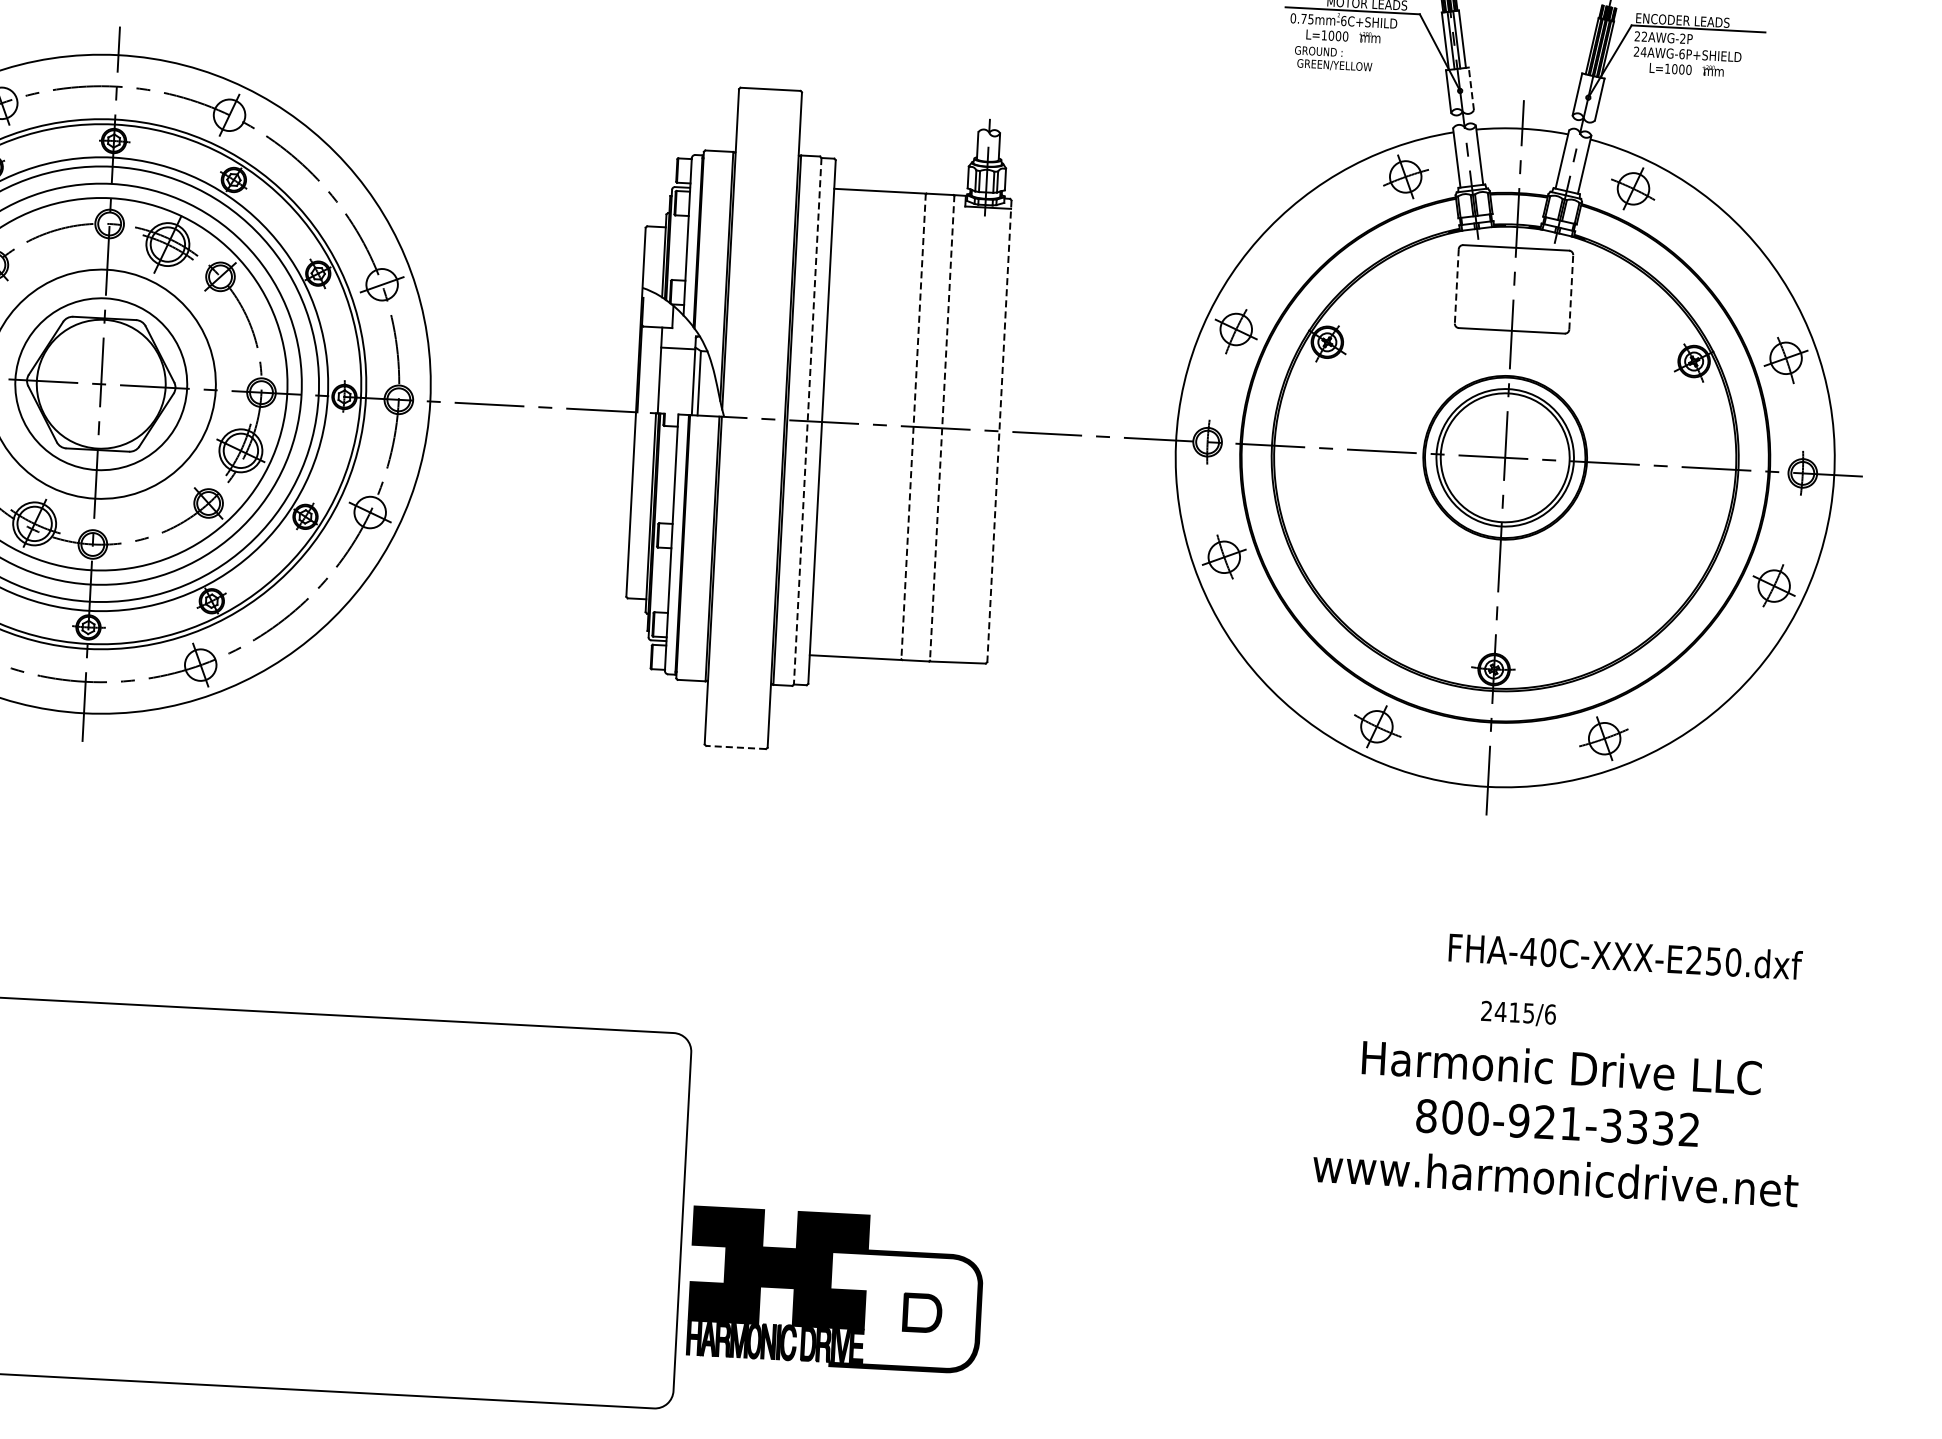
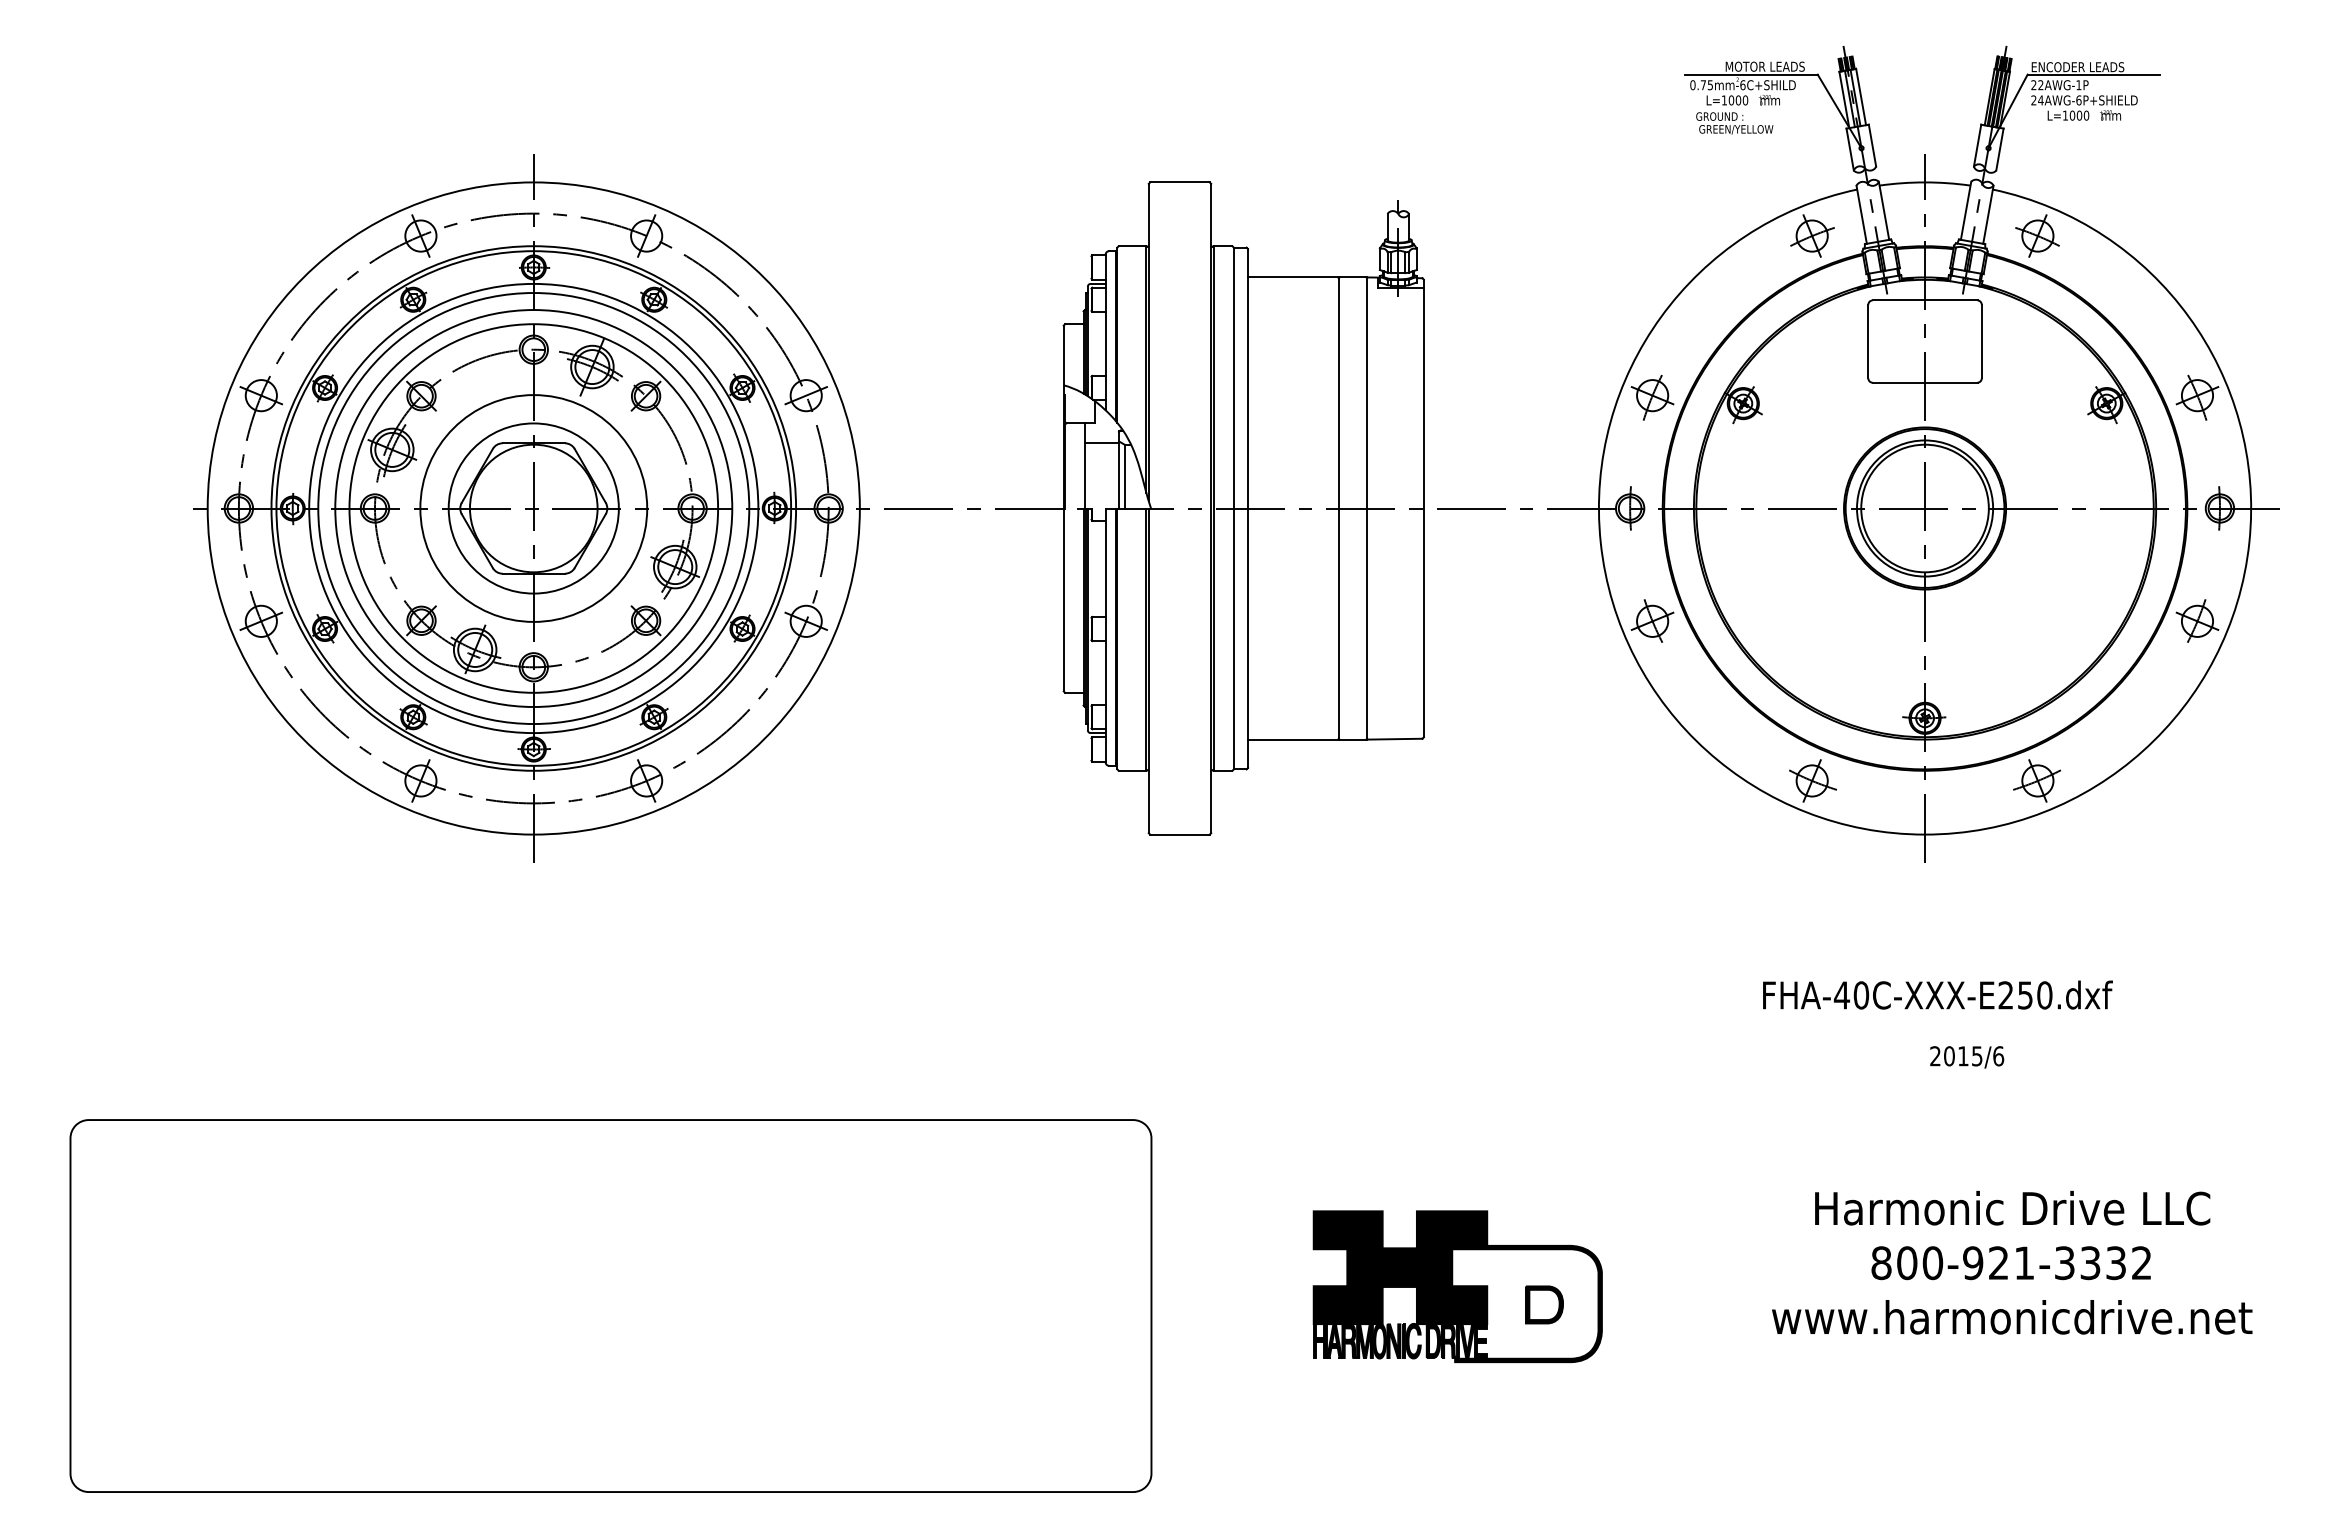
text: (1682, 39) -> (2078, 85), 22AWG-2P -> 22AWG-1P
line: (1471, 88) -> (1872, 145), dashed -> solid
line: (1456, 286) -> (1868, 341), dashed -> solid
line: (1571, 292) -> (1981, 341), dashed -> solid
line: (807, 421) -> (1233, 508), dashed -> solid
line: (913, 427) -> (1338, 509), dashed -> solid
line: (942, 429) -> (1367, 509), dashed -> solid
line: (999, 431) -> (1423, 508), dashed -> solid
line: (735, 747) -> (1179, 834), dashed -> solid
text: (1625, 955) -> (1937, 994), moved
text: (1500, 1012) -> (1949, 1056), 2415/6 -> 2015/6
text: (1558, 1122) -> (2012, 1262), moved
part: (835, 1289) -> (1457, 1286), moved

